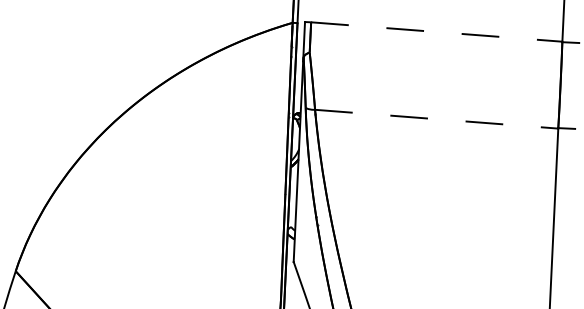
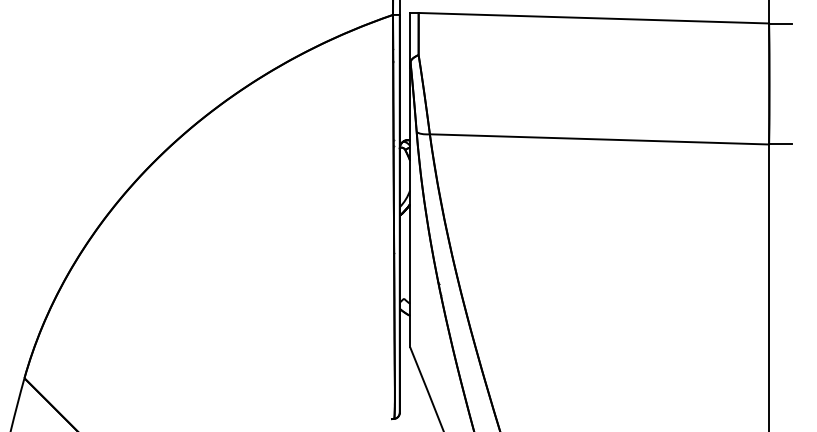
line: (437, 32) -> (594, 18), dashed -> solid
line: (436, 119) -> (599, 139), dashed -> solid

